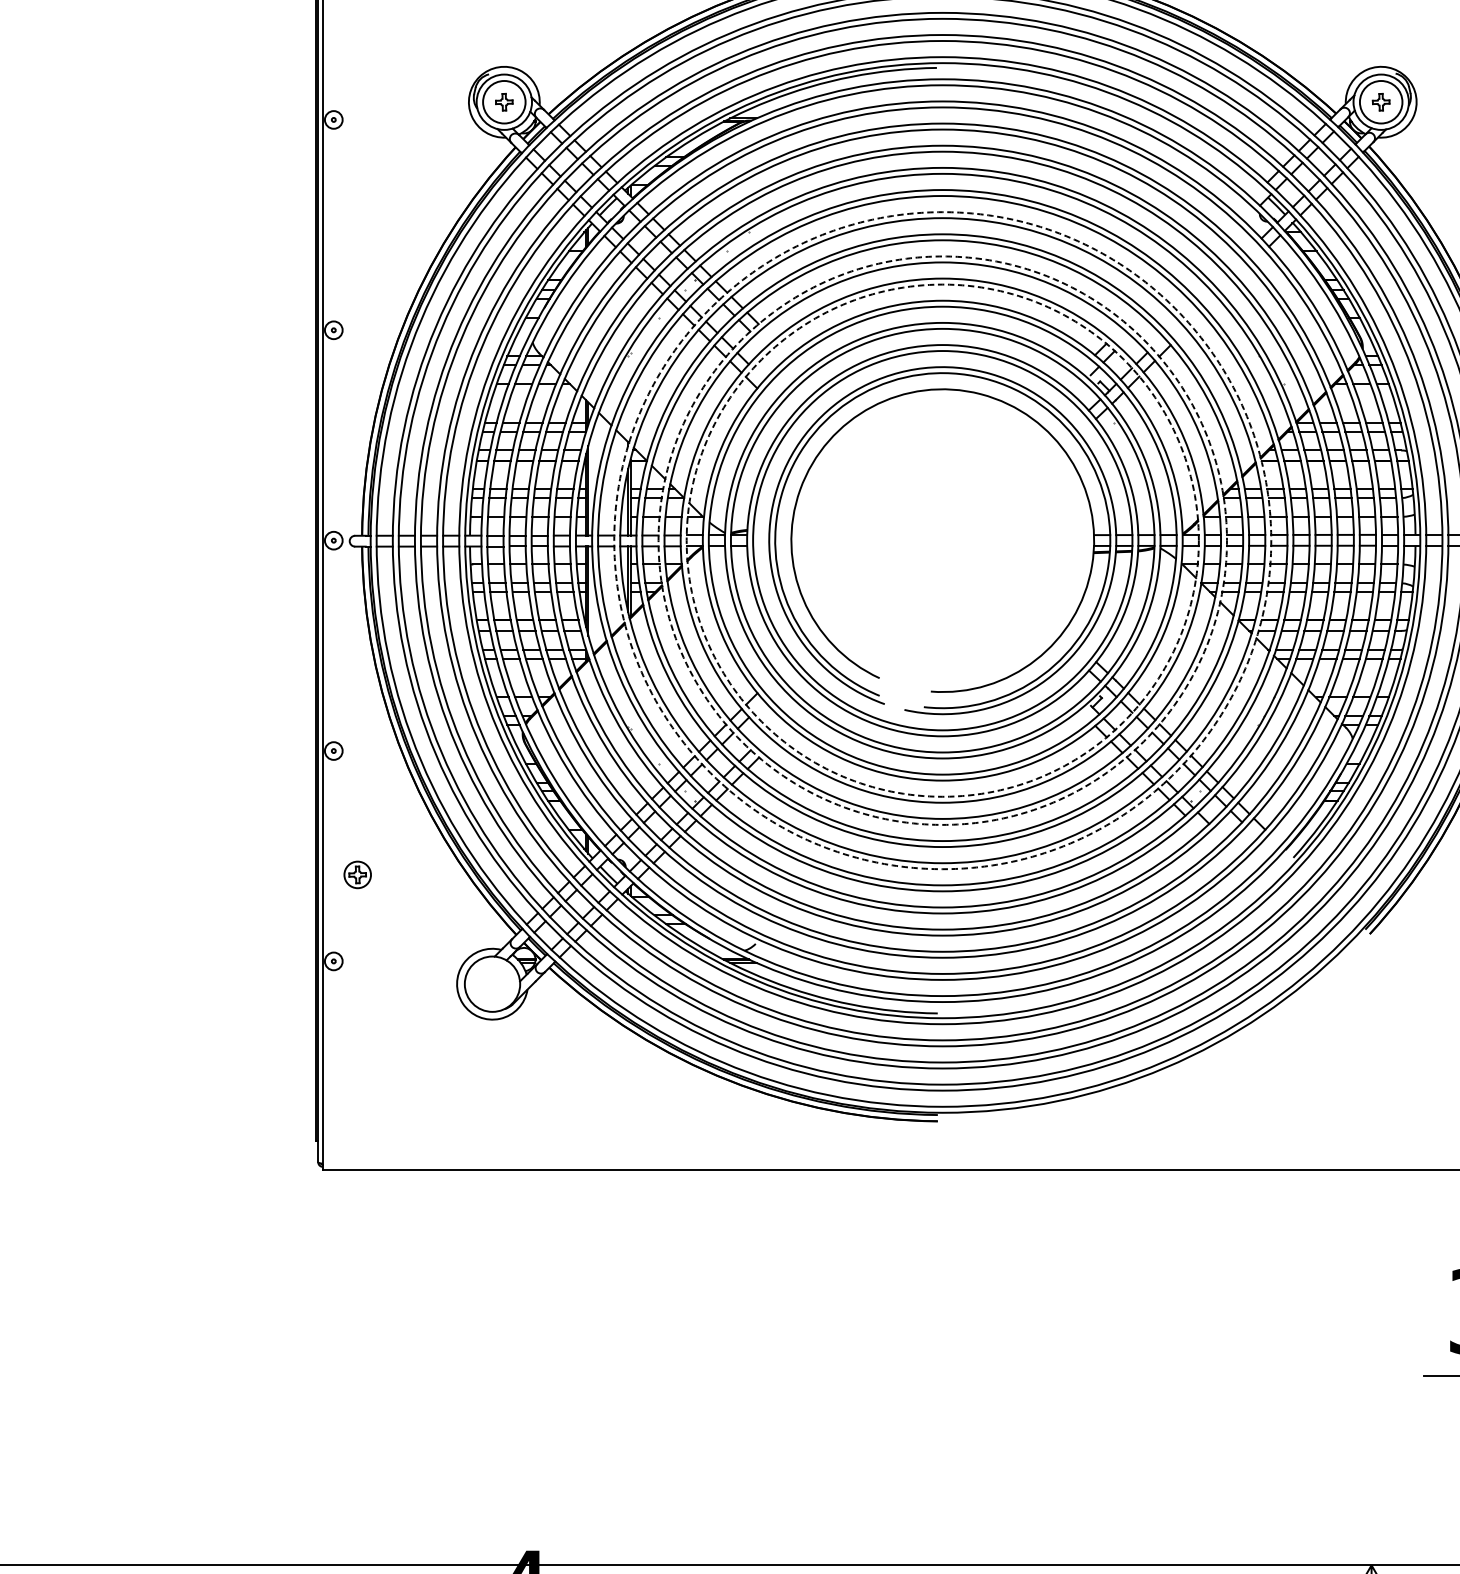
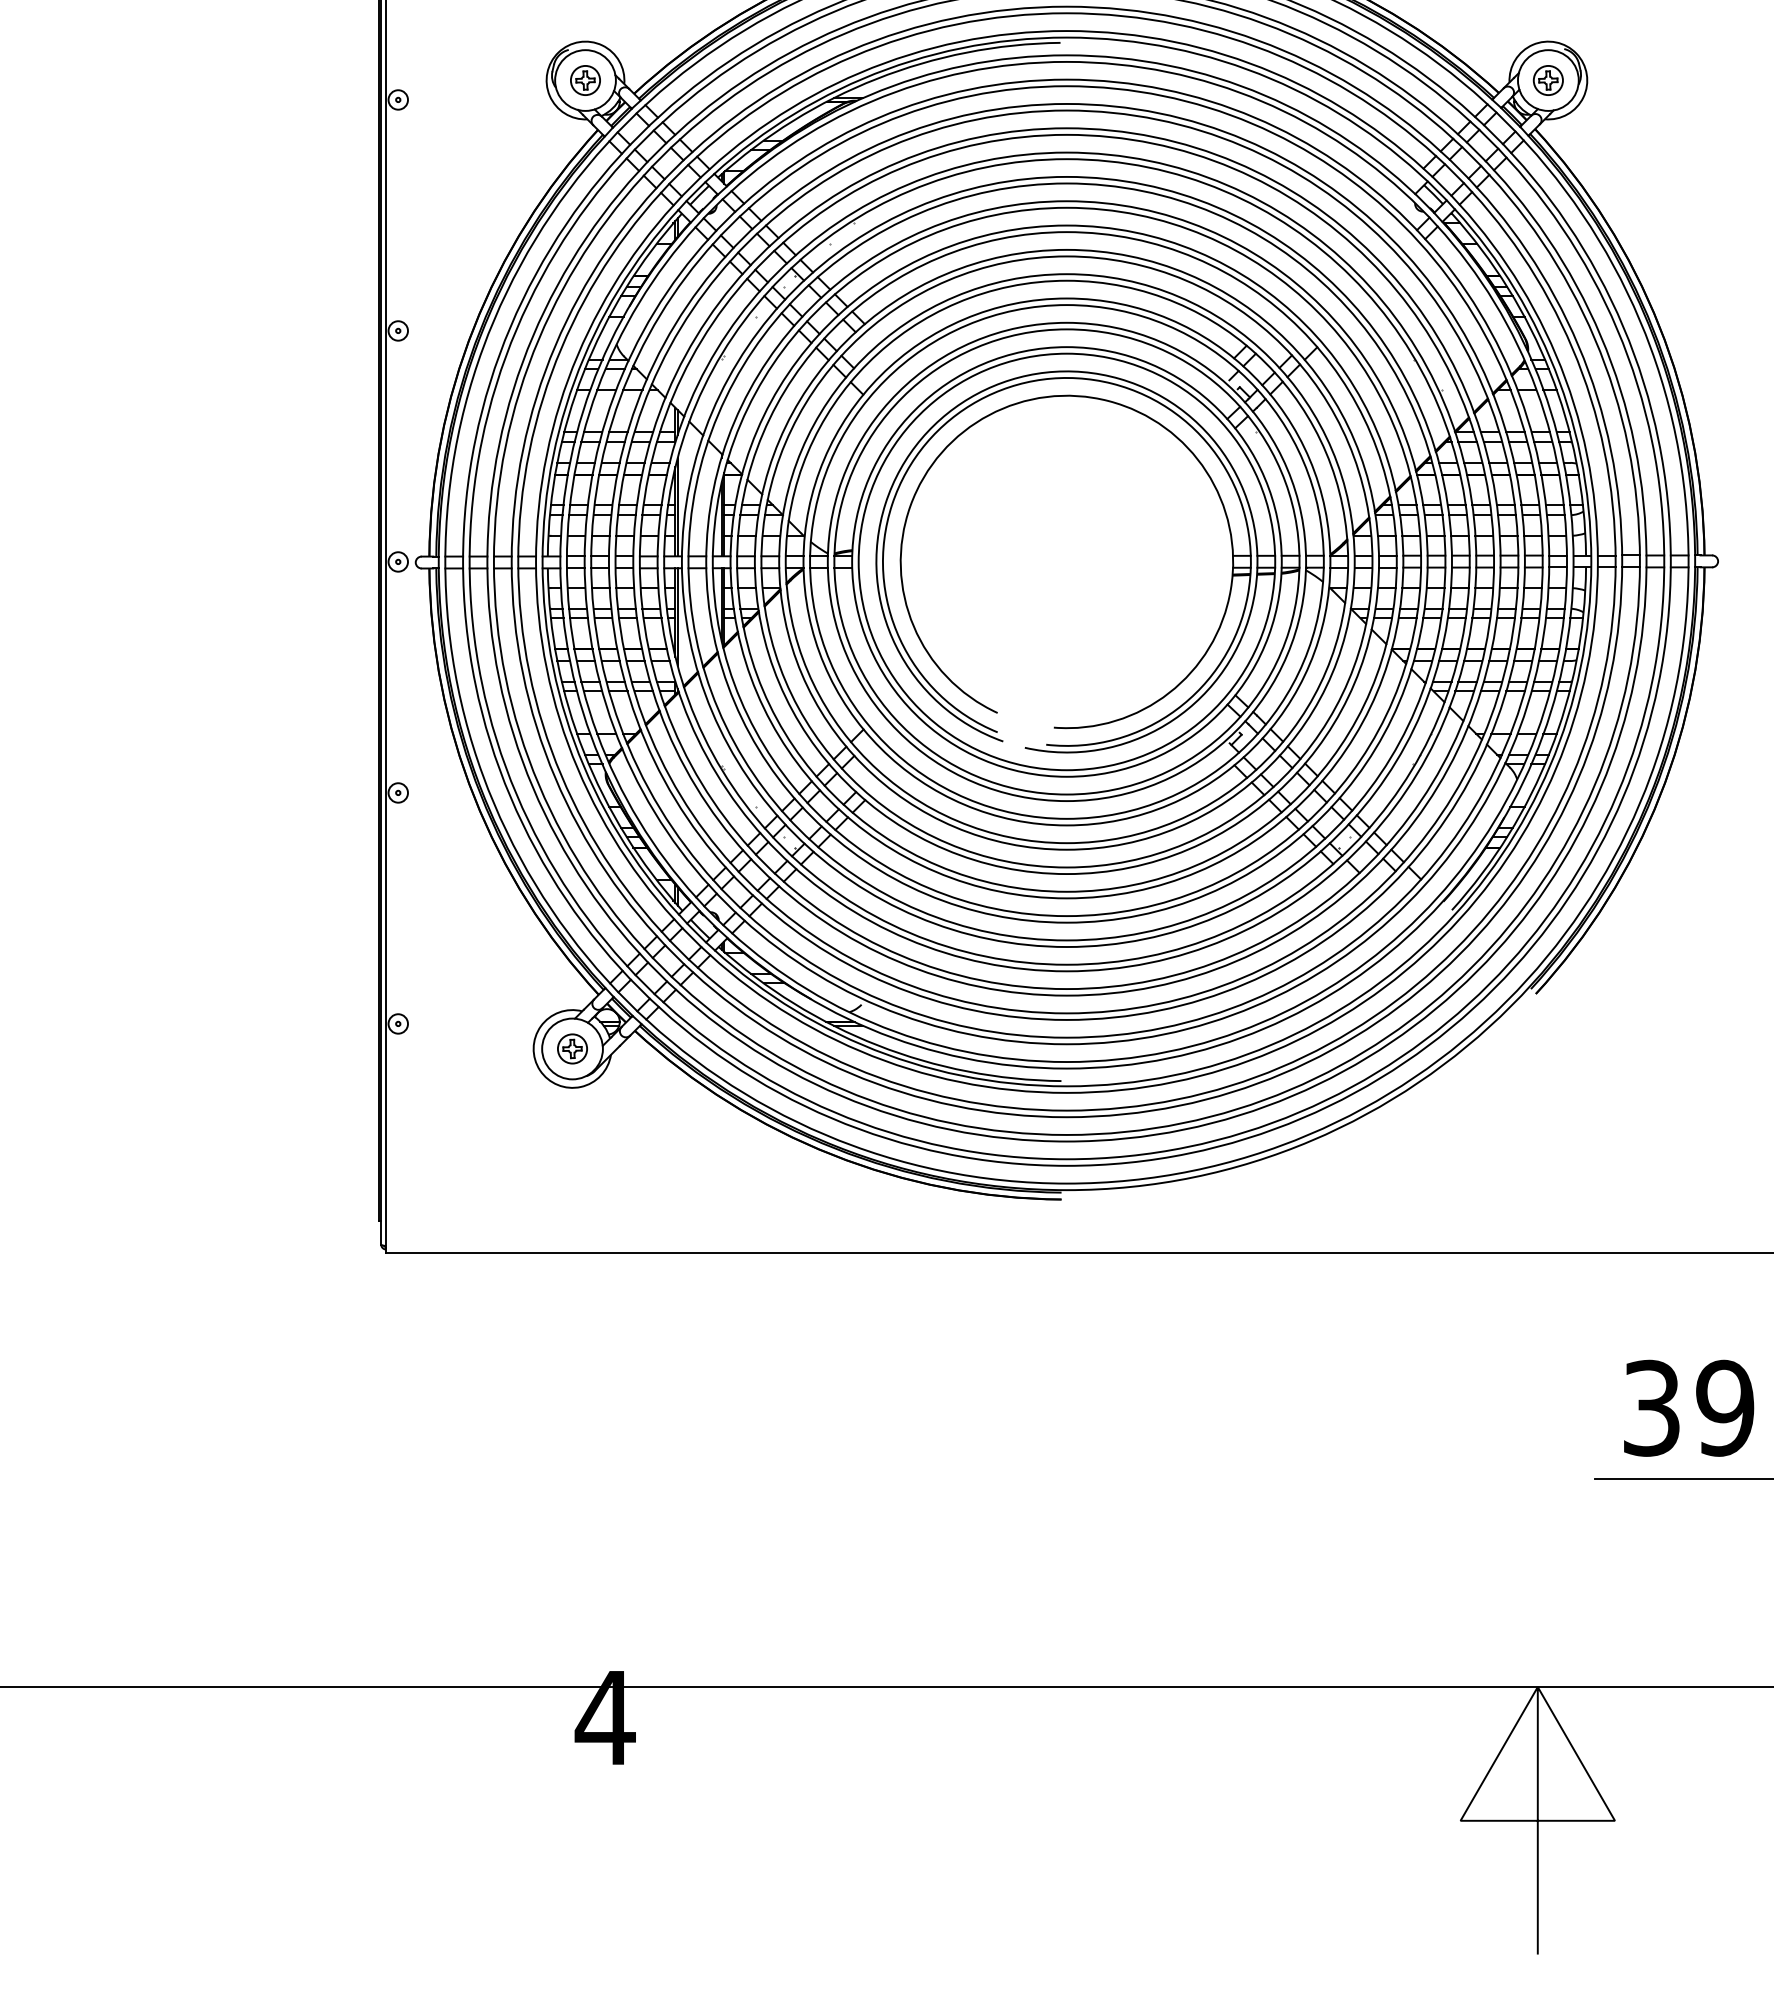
circle: (504, 102) -> (585, 80), size x0.62
circle: (1380, 102) -> (1547, 80), size x0.62
circle: (942, 540) -> (1066, 561), dashed -> solid
circle: (942, 540) -> (1066, 561), dashed -> solid
circle: (942, 540) -> (1066, 561), dashed -> solid
part: (357, 874) -> (572, 1048), moved

